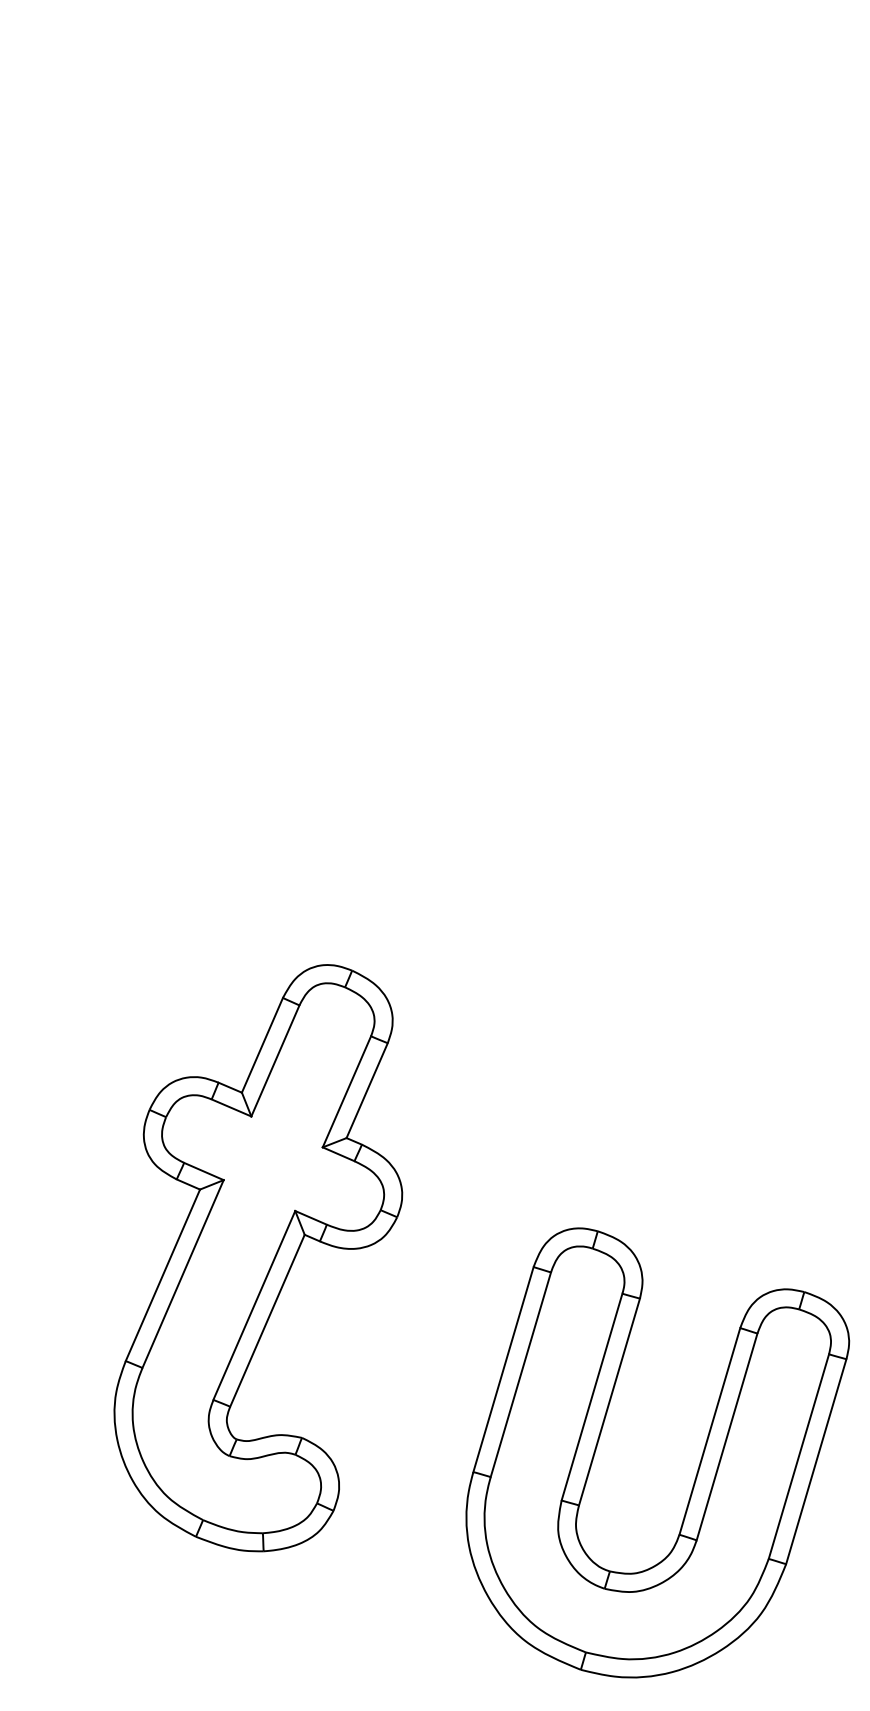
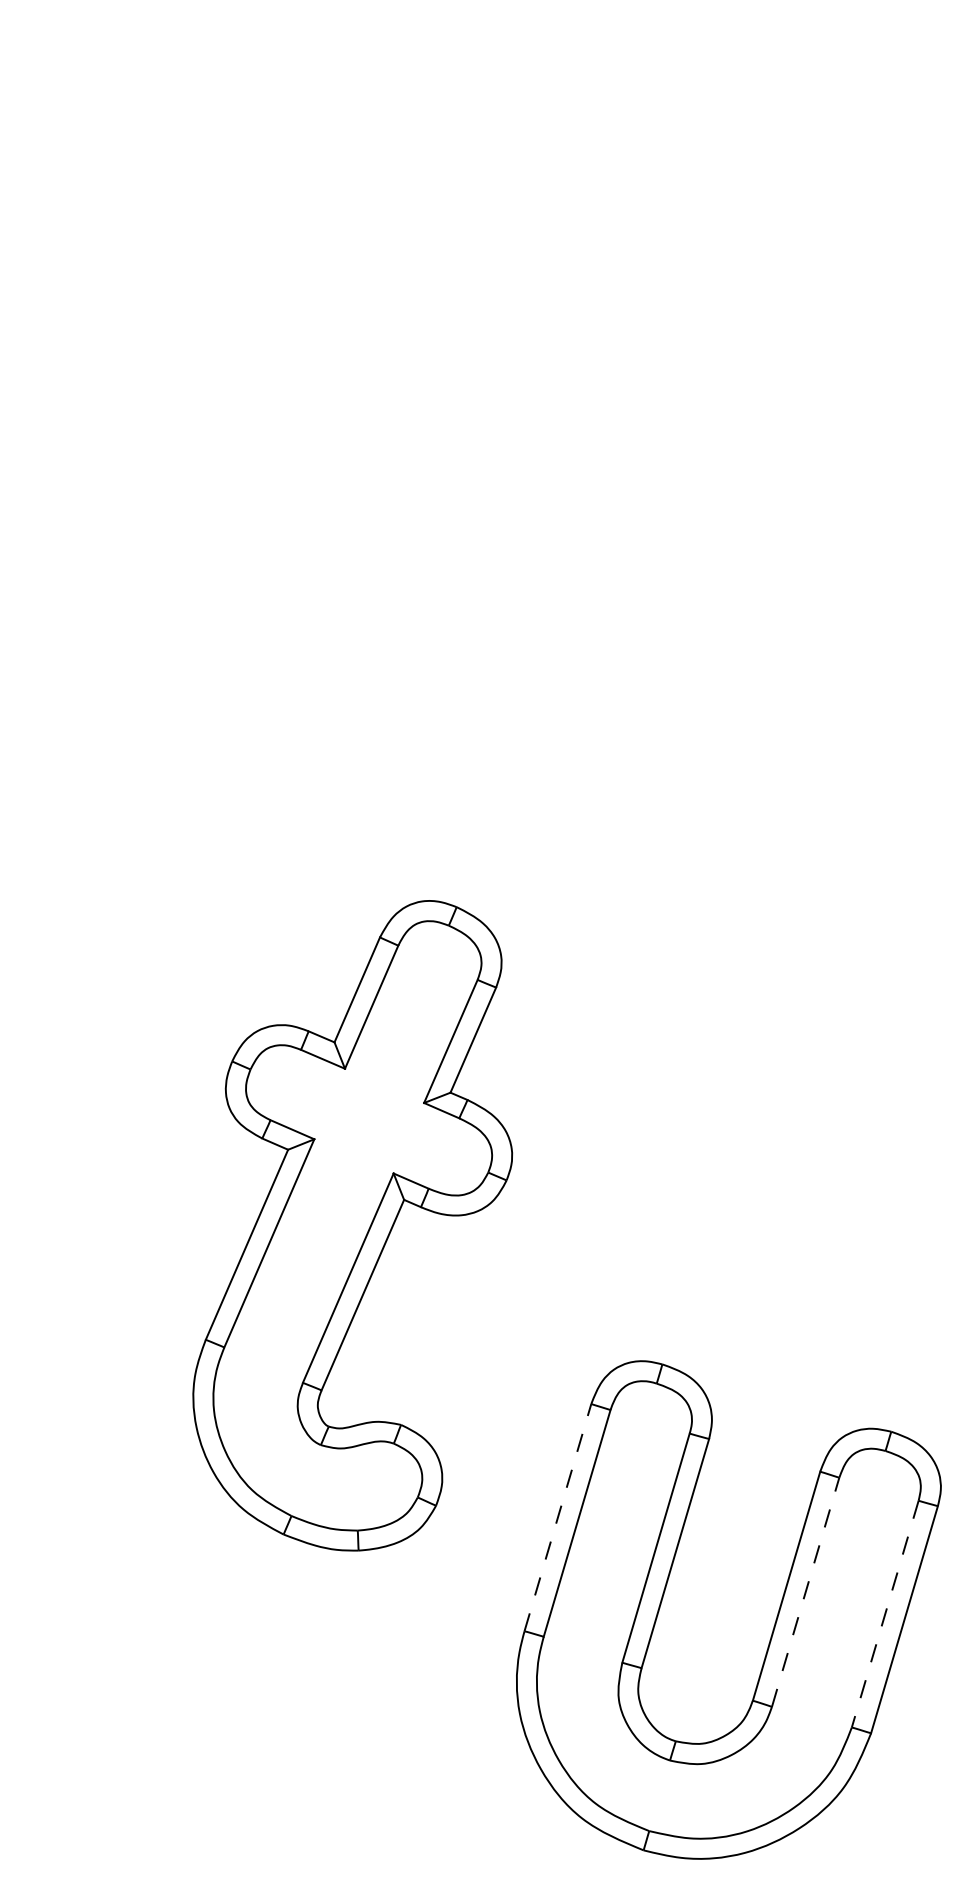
part: (258, 1258) -> (352, 1226), moved
line: (503, 1369) -> (557, 1517), solid -> dashed
line: (727, 1436) -> (806, 1591), solid -> dashed
line: (798, 1456) -> (884, 1613), solid -> dashed

